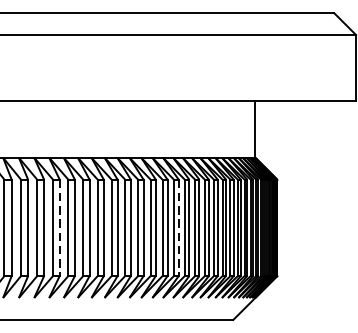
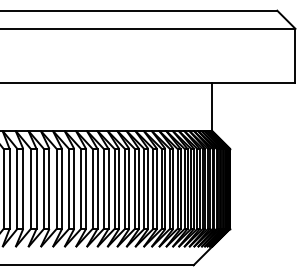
line: (59, 228) -> (49, 189), dashed -> solid
line: (179, 228) -> (148, 189), dashed -> solid

